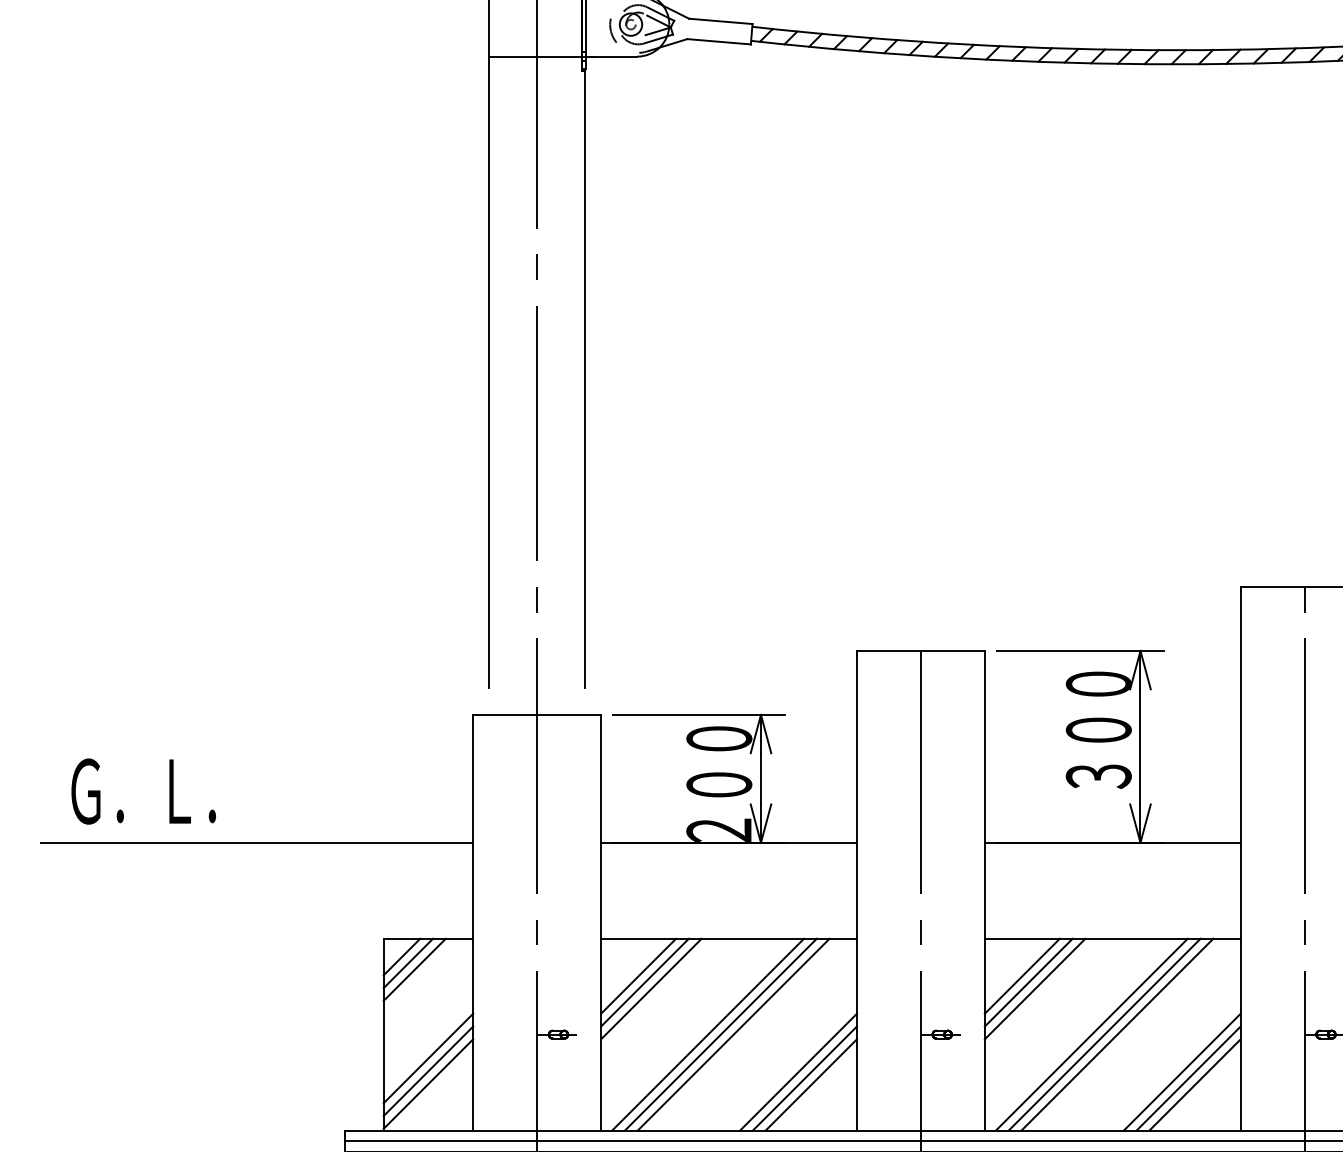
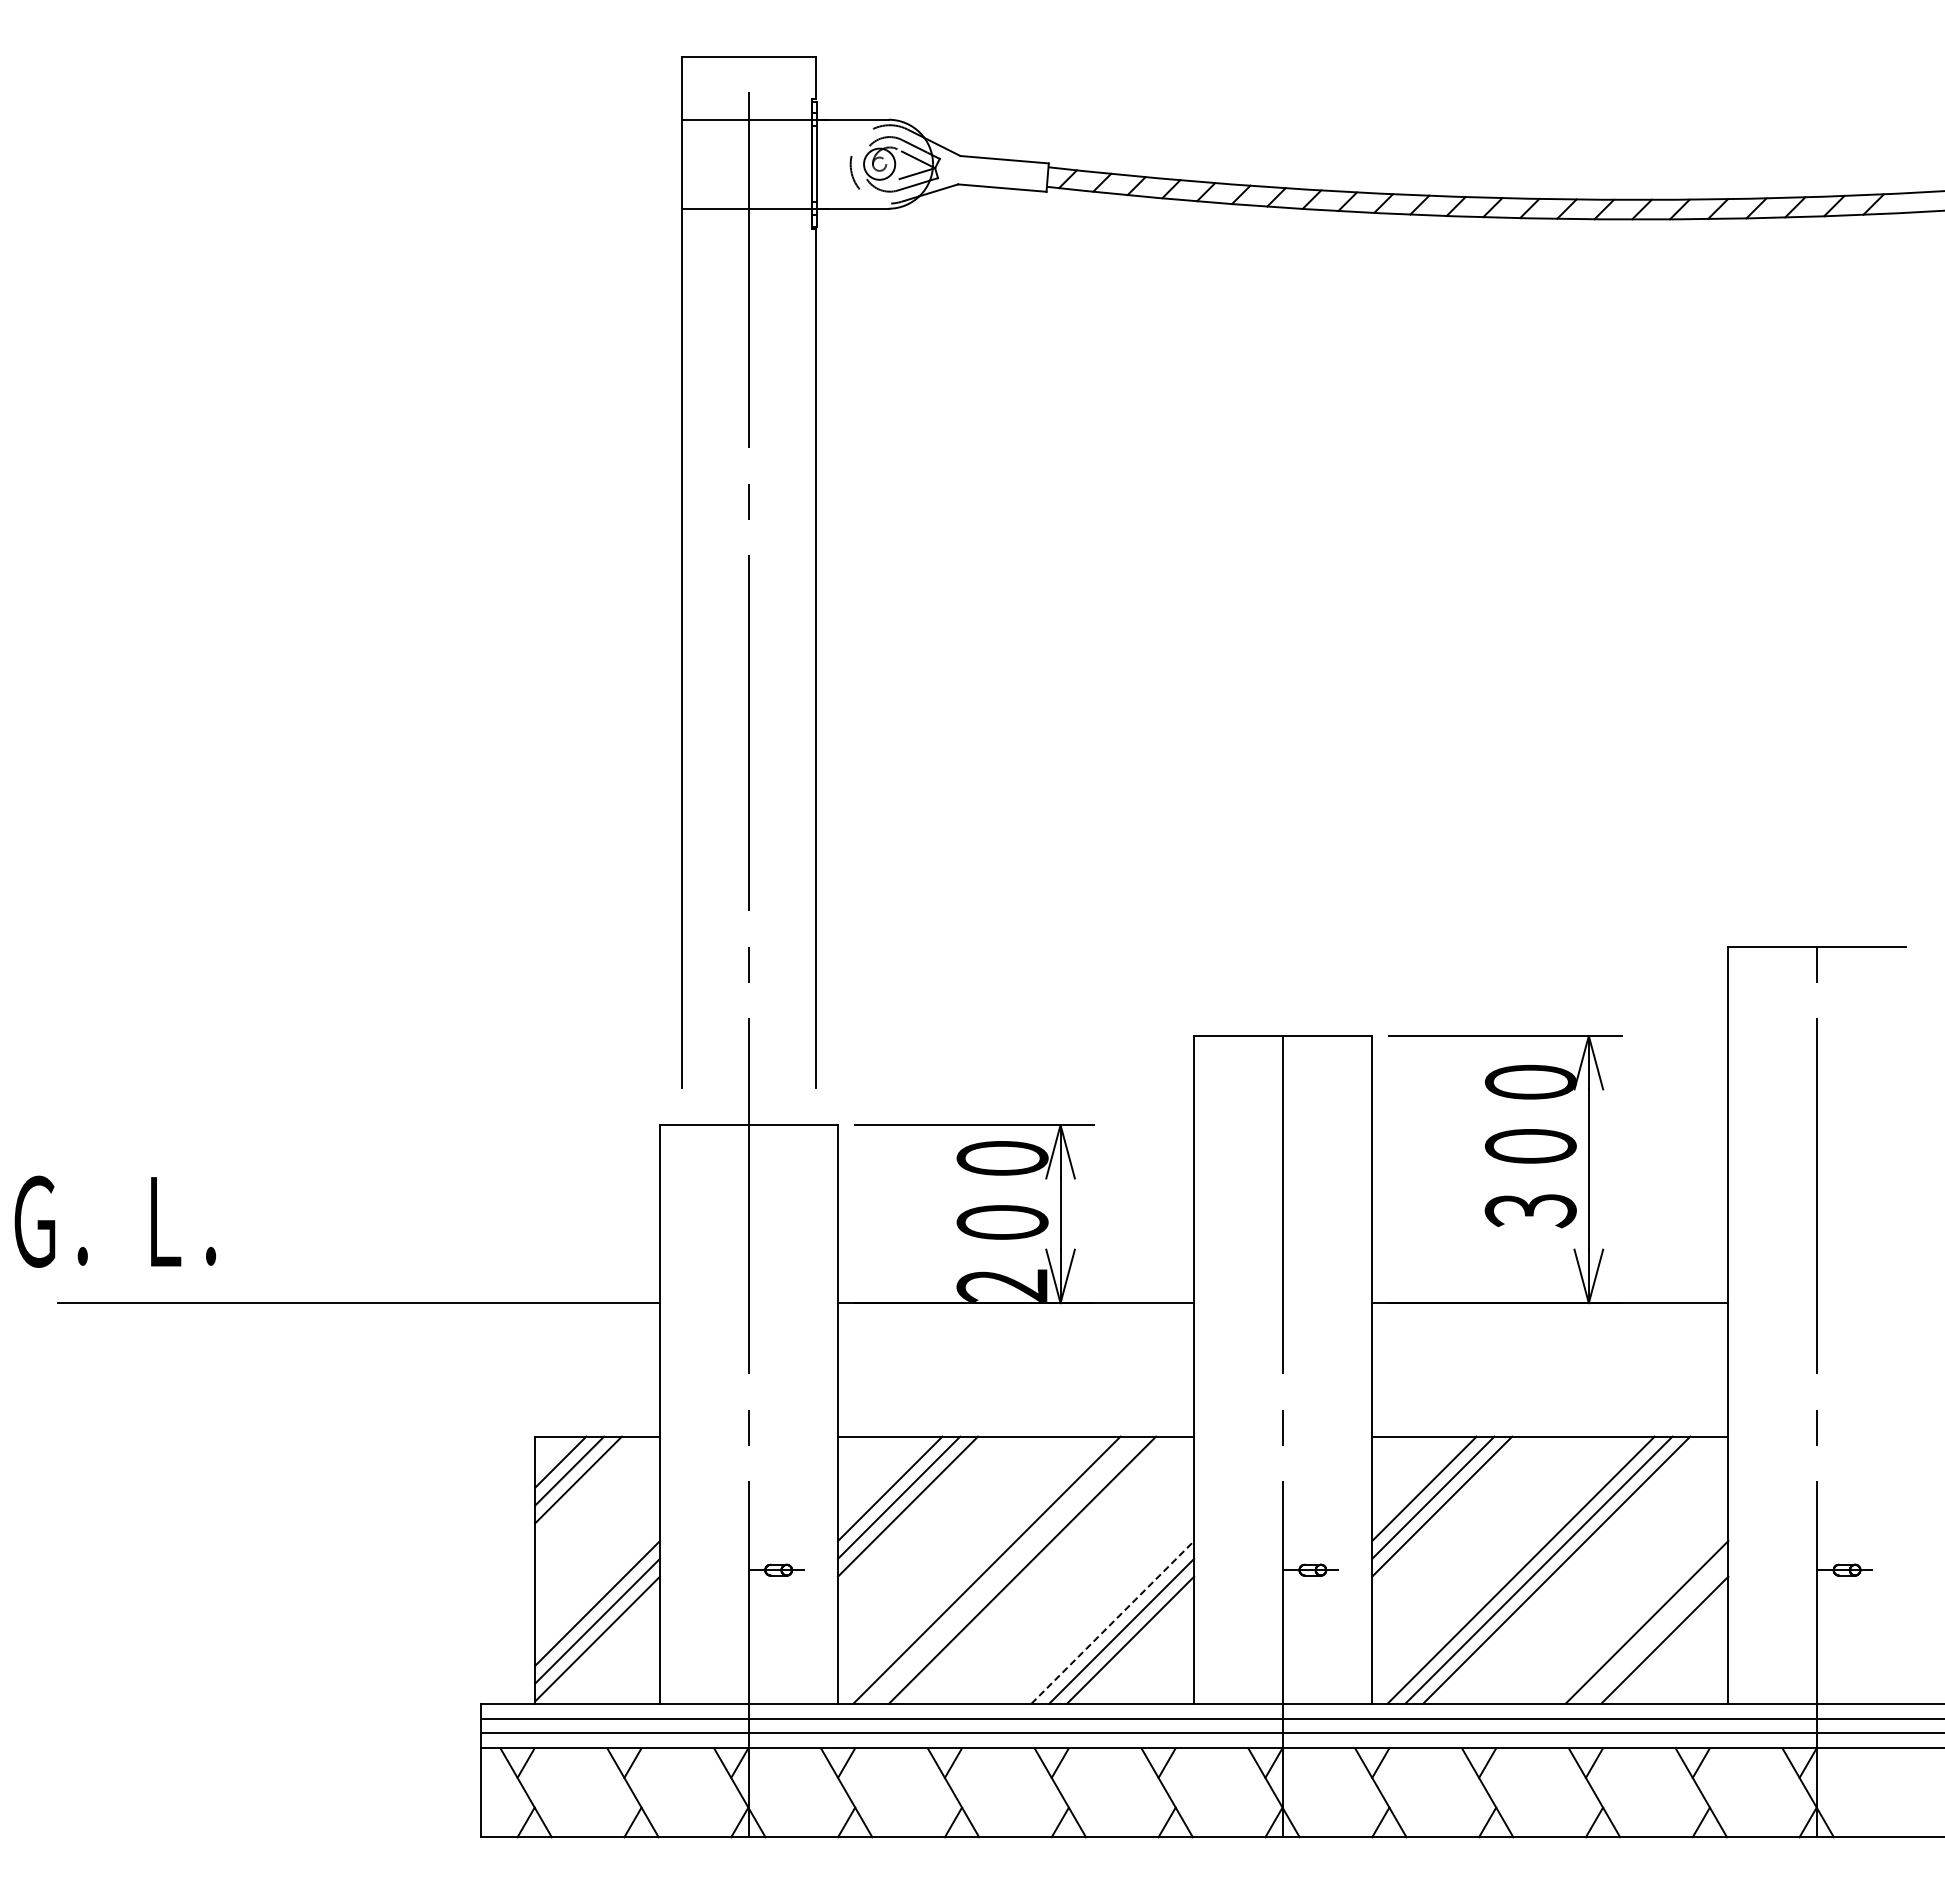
text: (143, 791) -> (114, 1221), moved
line: (720, 1034) -> (1004, 1569), removed
line: (799, 1072) -> (1113, 1622), solid -> dashed
line: (1188, 1077) -> (1655, 1630), removed

